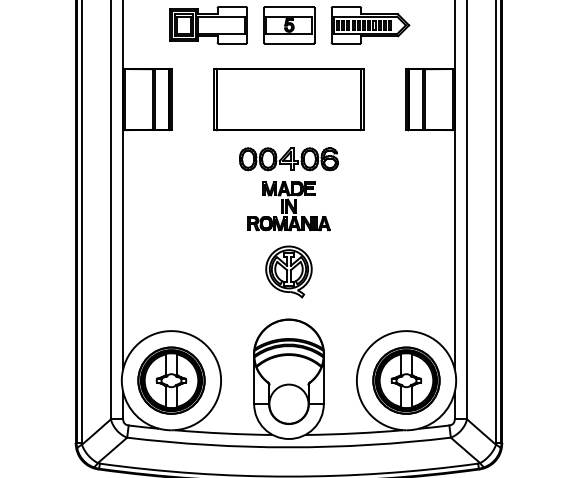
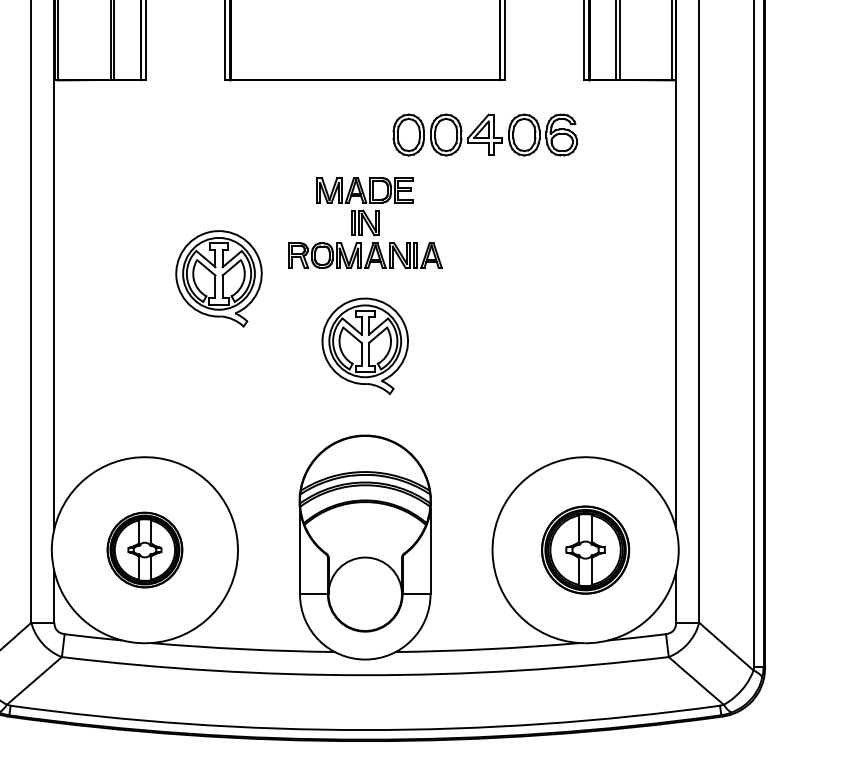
part: (288, 159) -> (484, 135), moved
part: (210, 235) -> (218, 277), added
part: (171, 380) -> (144, 549), size x0.6
part: (406, 380) -> (585, 549), size x0.7

